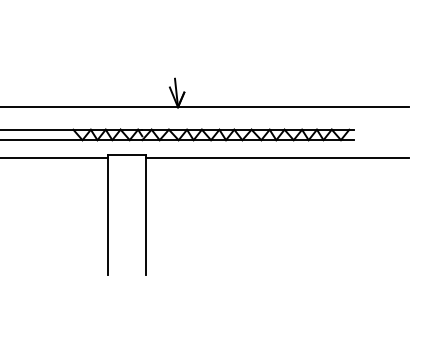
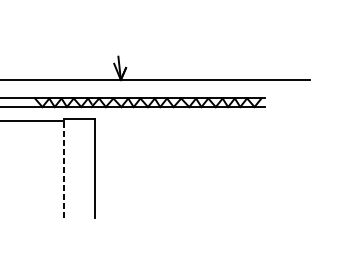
line: (276, 157) -> (201, 121), removed
line: (108, 214) -> (63, 168), solid -> dashed

